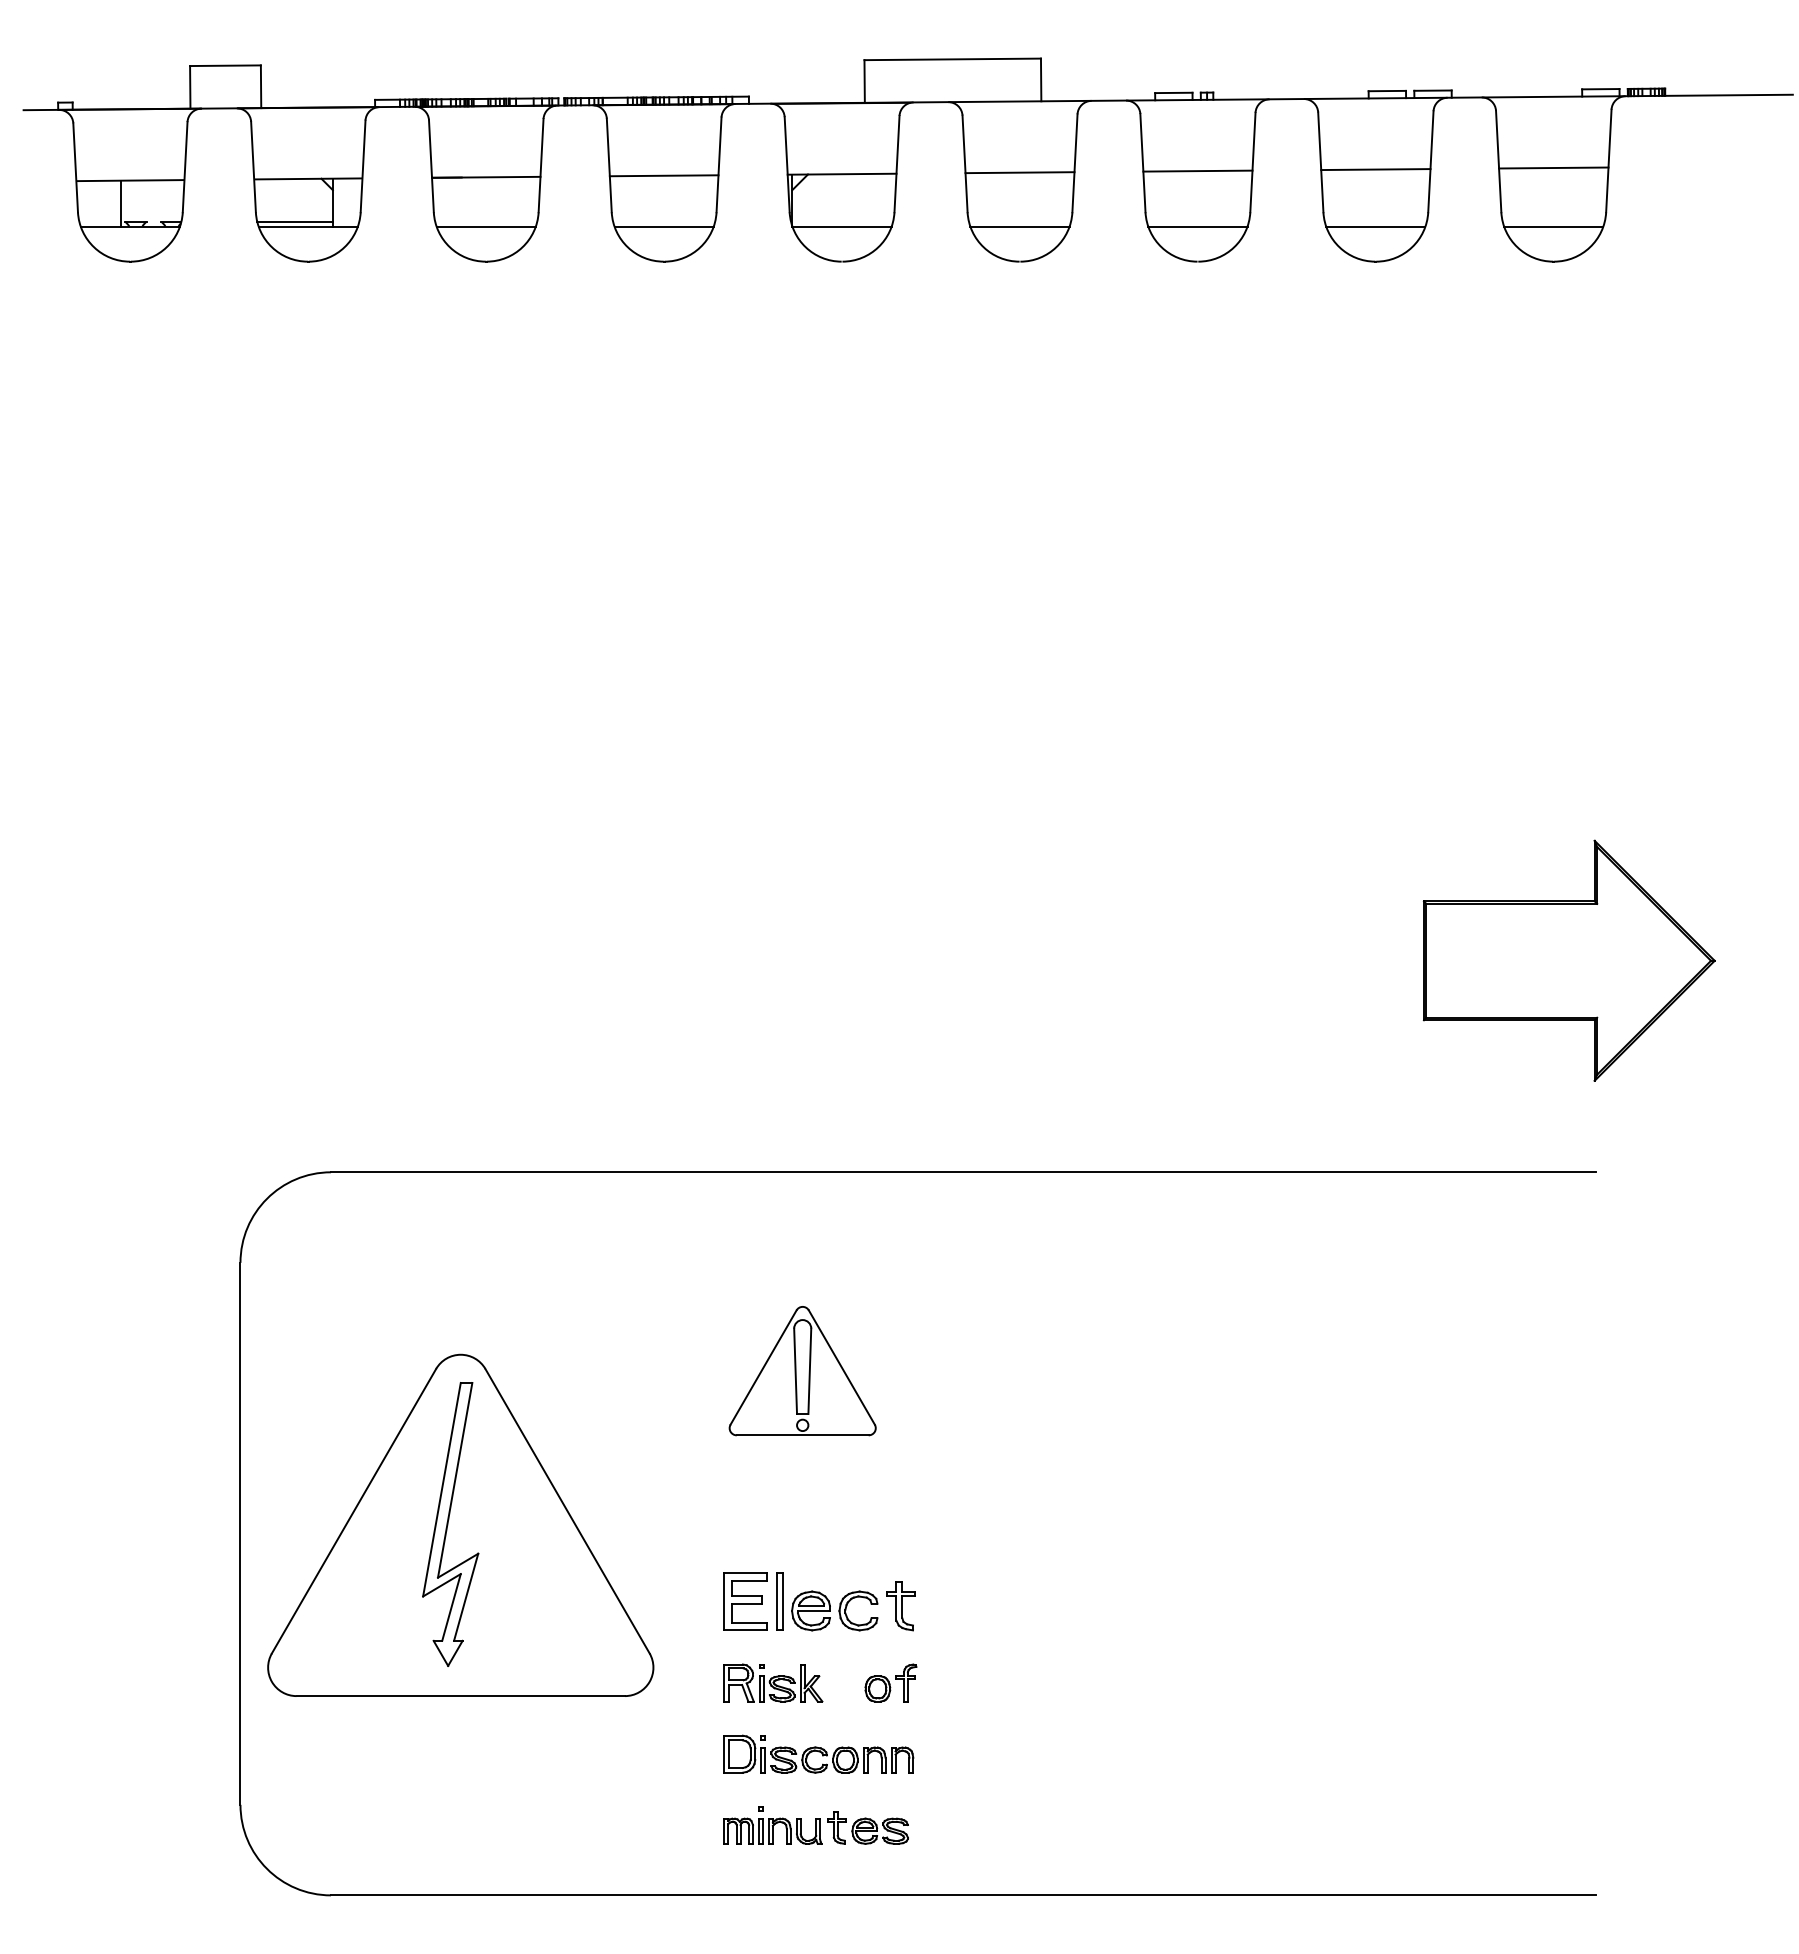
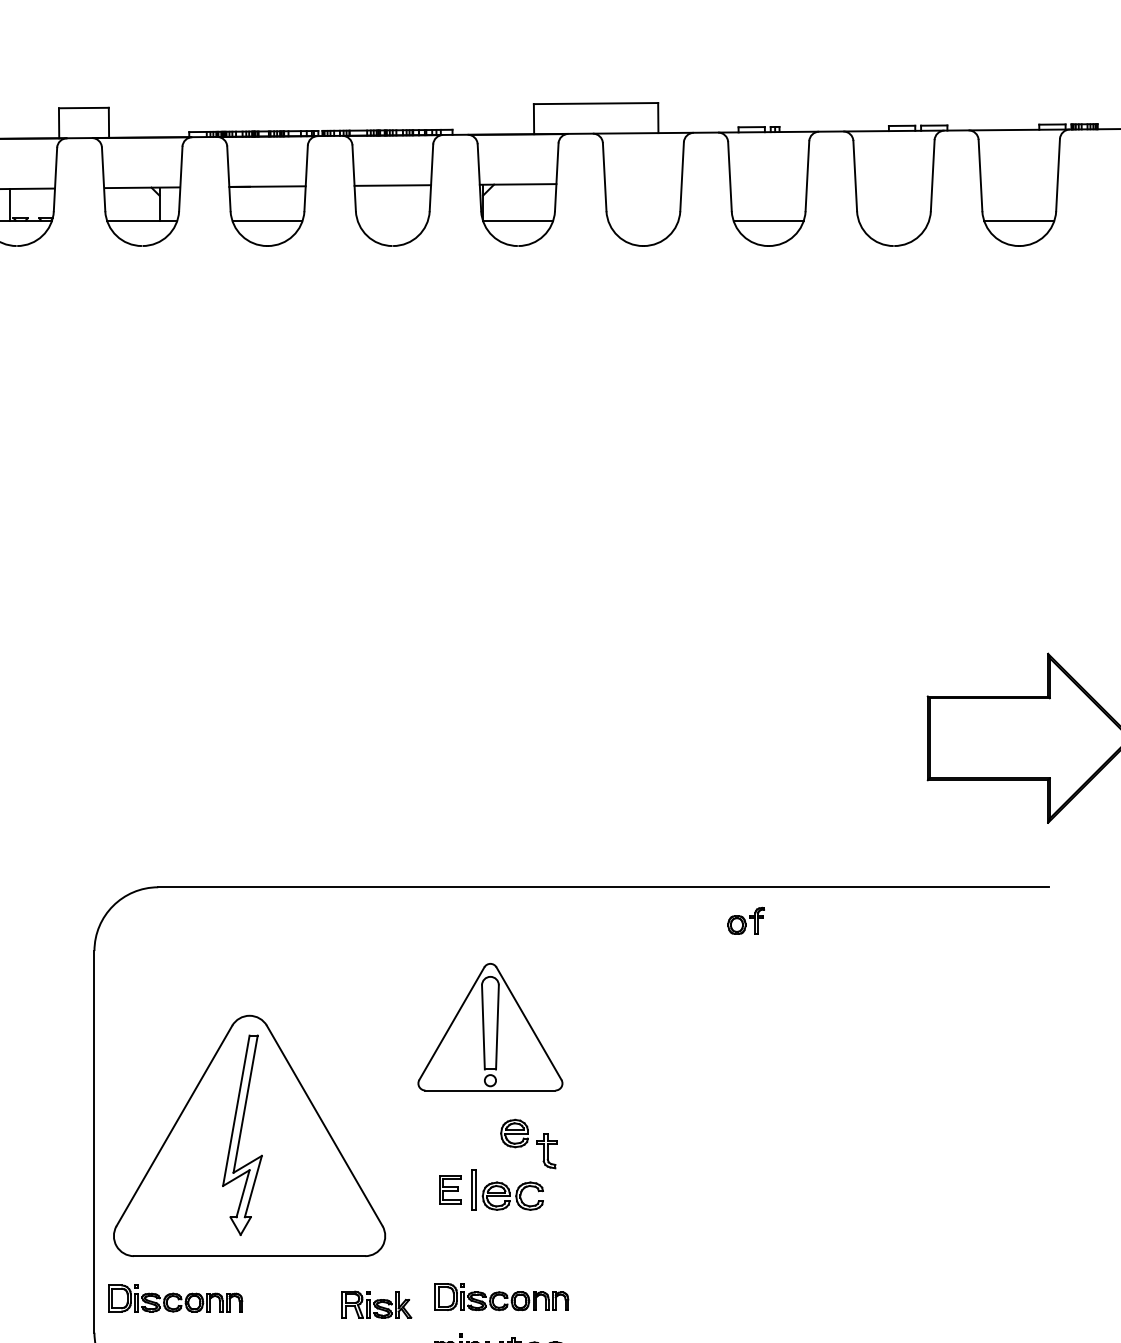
line: (1553, 167) -> (1019, 179), removed
line: (1375, 169) -> (893, 181), removed
line: (1197, 170) -> (768, 181), removed
line: (1019, 172) -> (643, 183), removed
line: (294, 221) -> (132, 217), removed
line: (663, 226) -> (392, 221), removed
line: (1019, 226) -> (643, 221), removed
line: (1375, 226) -> (893, 221), removed
part: (802, 1371) -> (490, 1027), size x1.4
part: (836, 1521) -> (514, 1133), added
part: (745, 1601) -> (450, 1189), size x0.7
part: (900, 1606) -> (546, 1151), moved
part: (773, 1682) -> (376, 1304), moved
part: (890, 1682) -> (745, 920), moved
part: (355, 1755) -> (175, 1297), added

